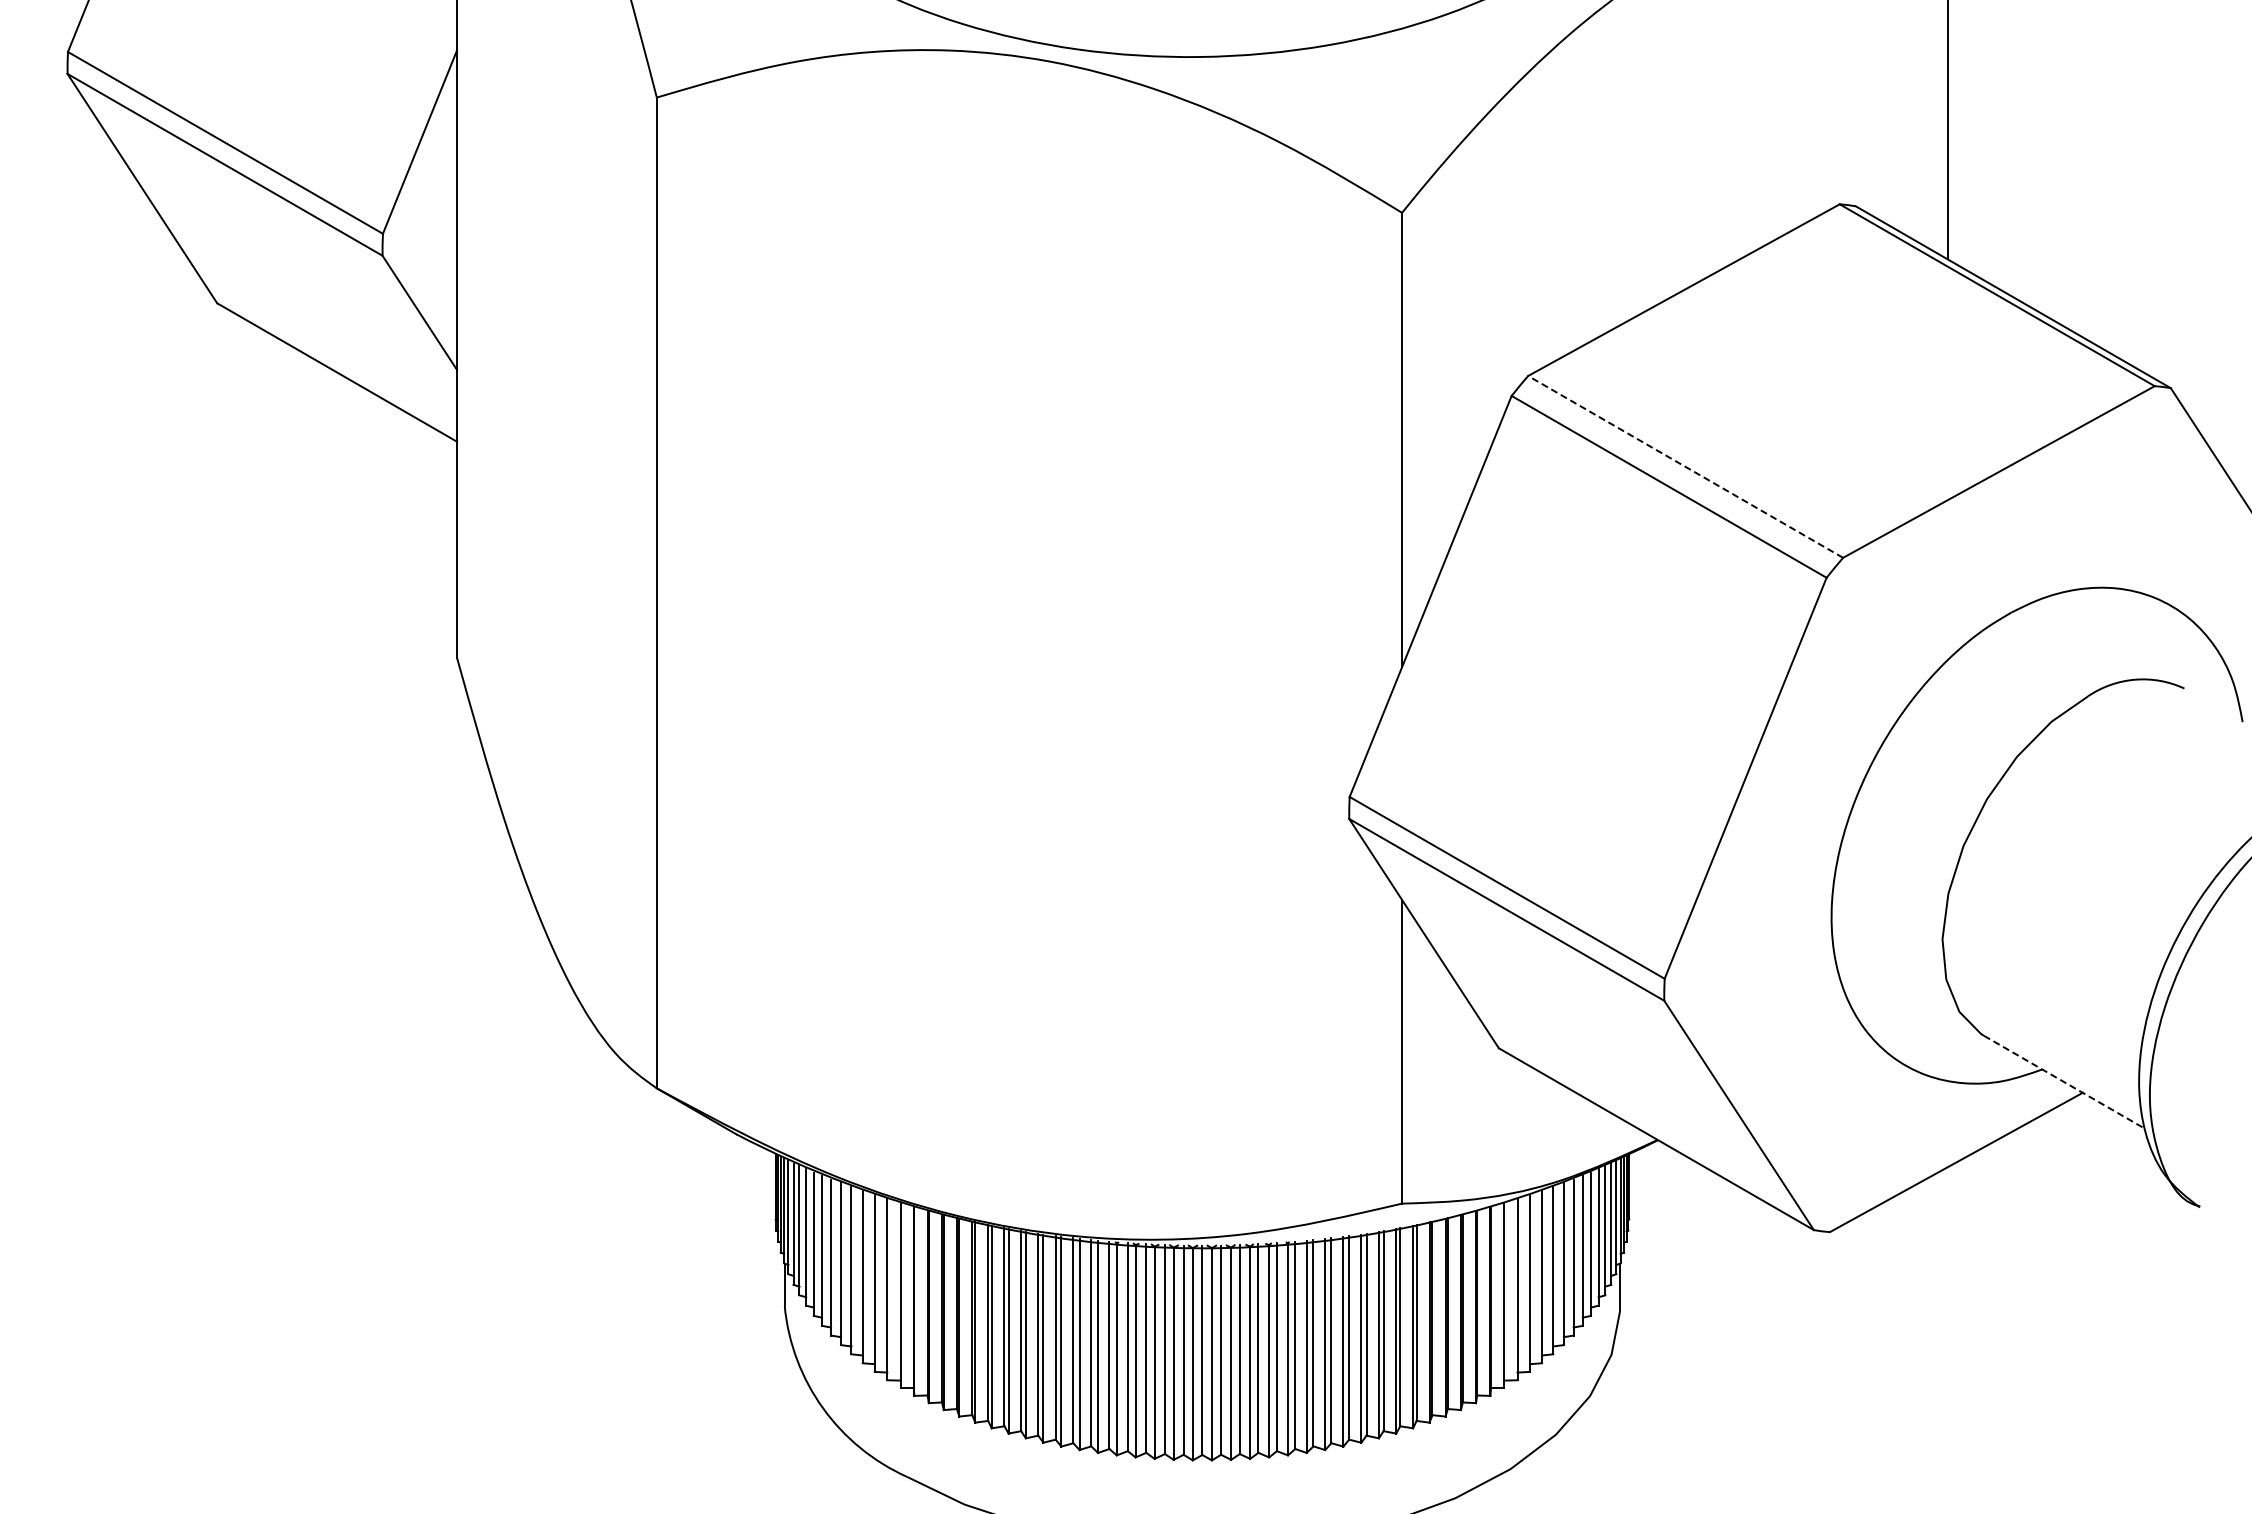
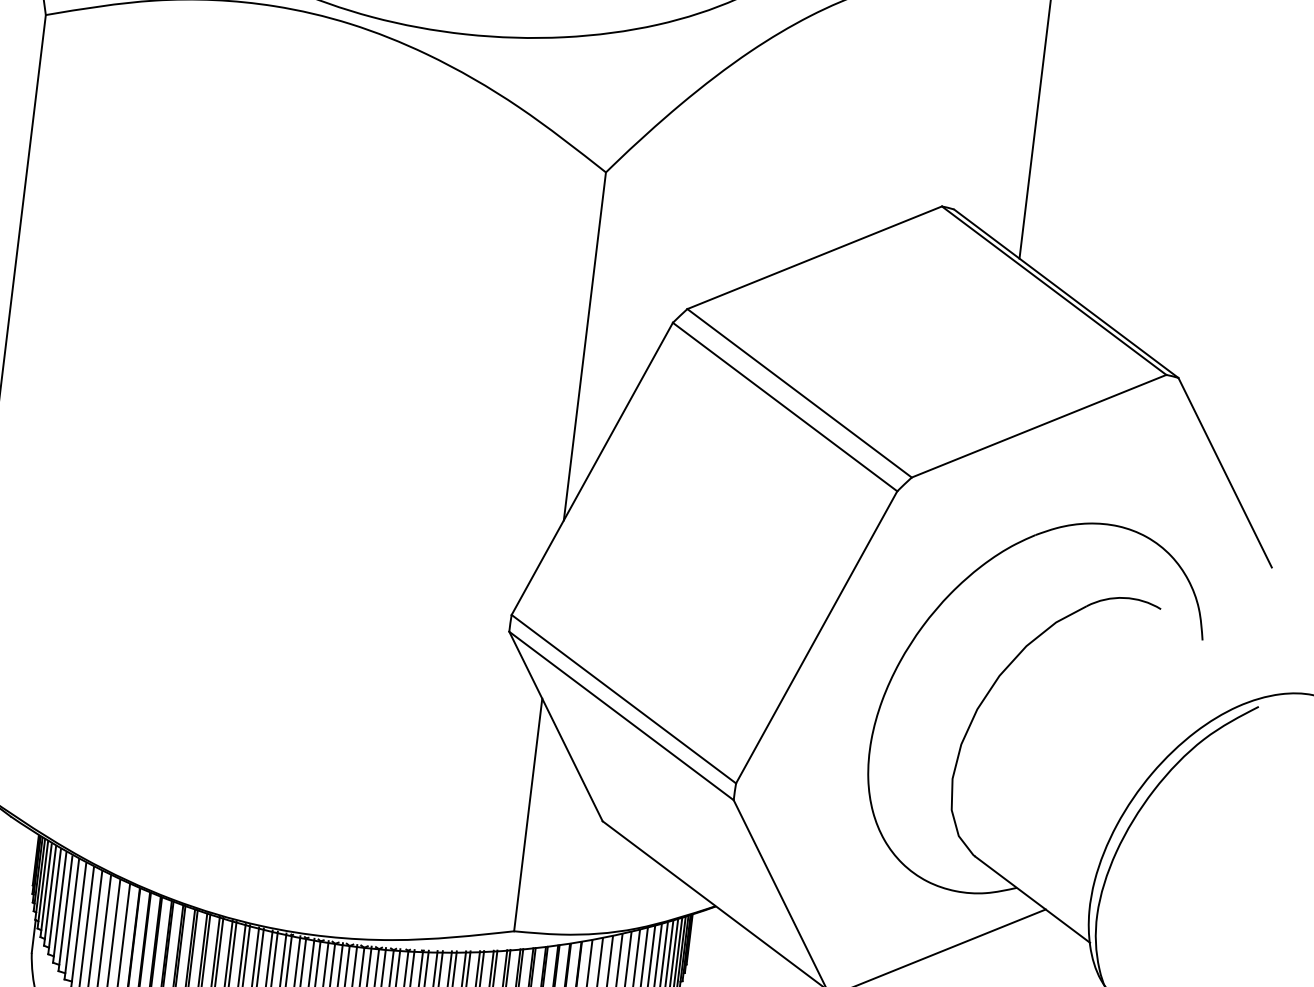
line: (1685, 466) -> (799, 392), dashed -> solid
line: (2064, 1082) -> (1032, 899), dashed -> solid

